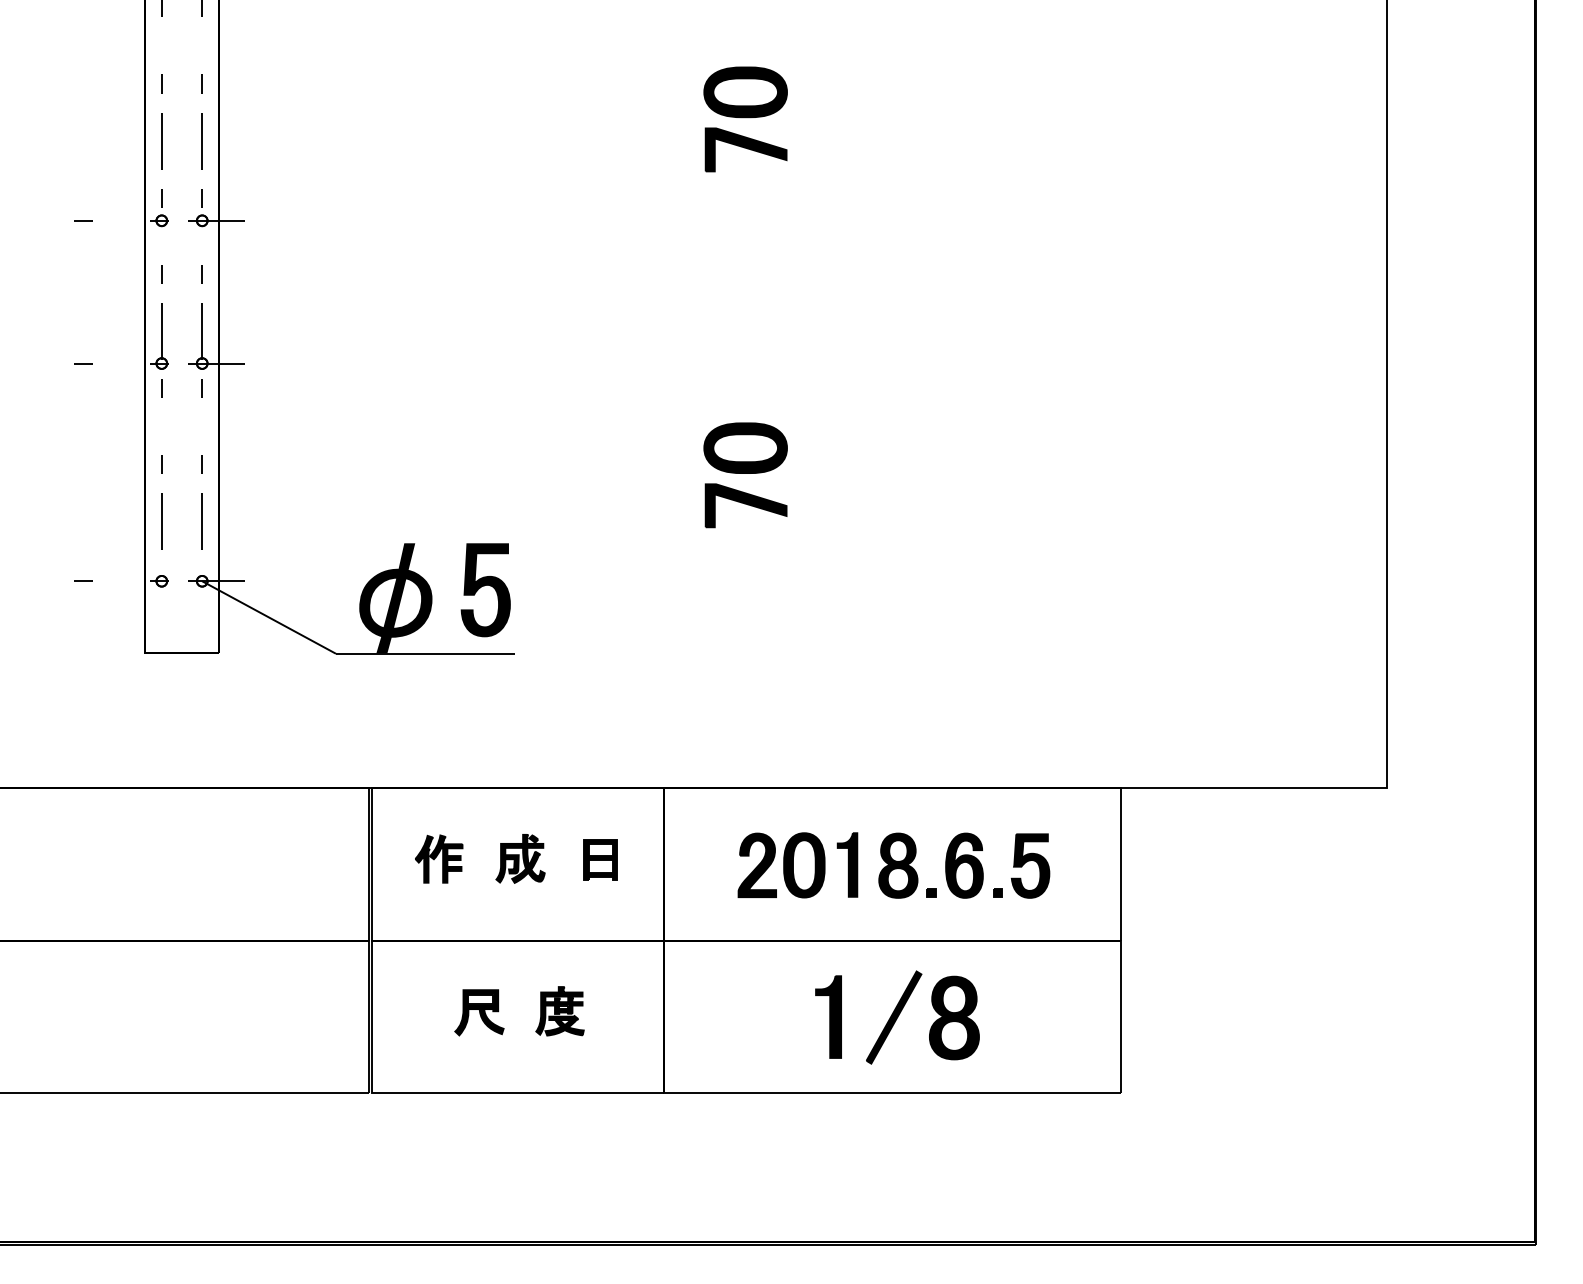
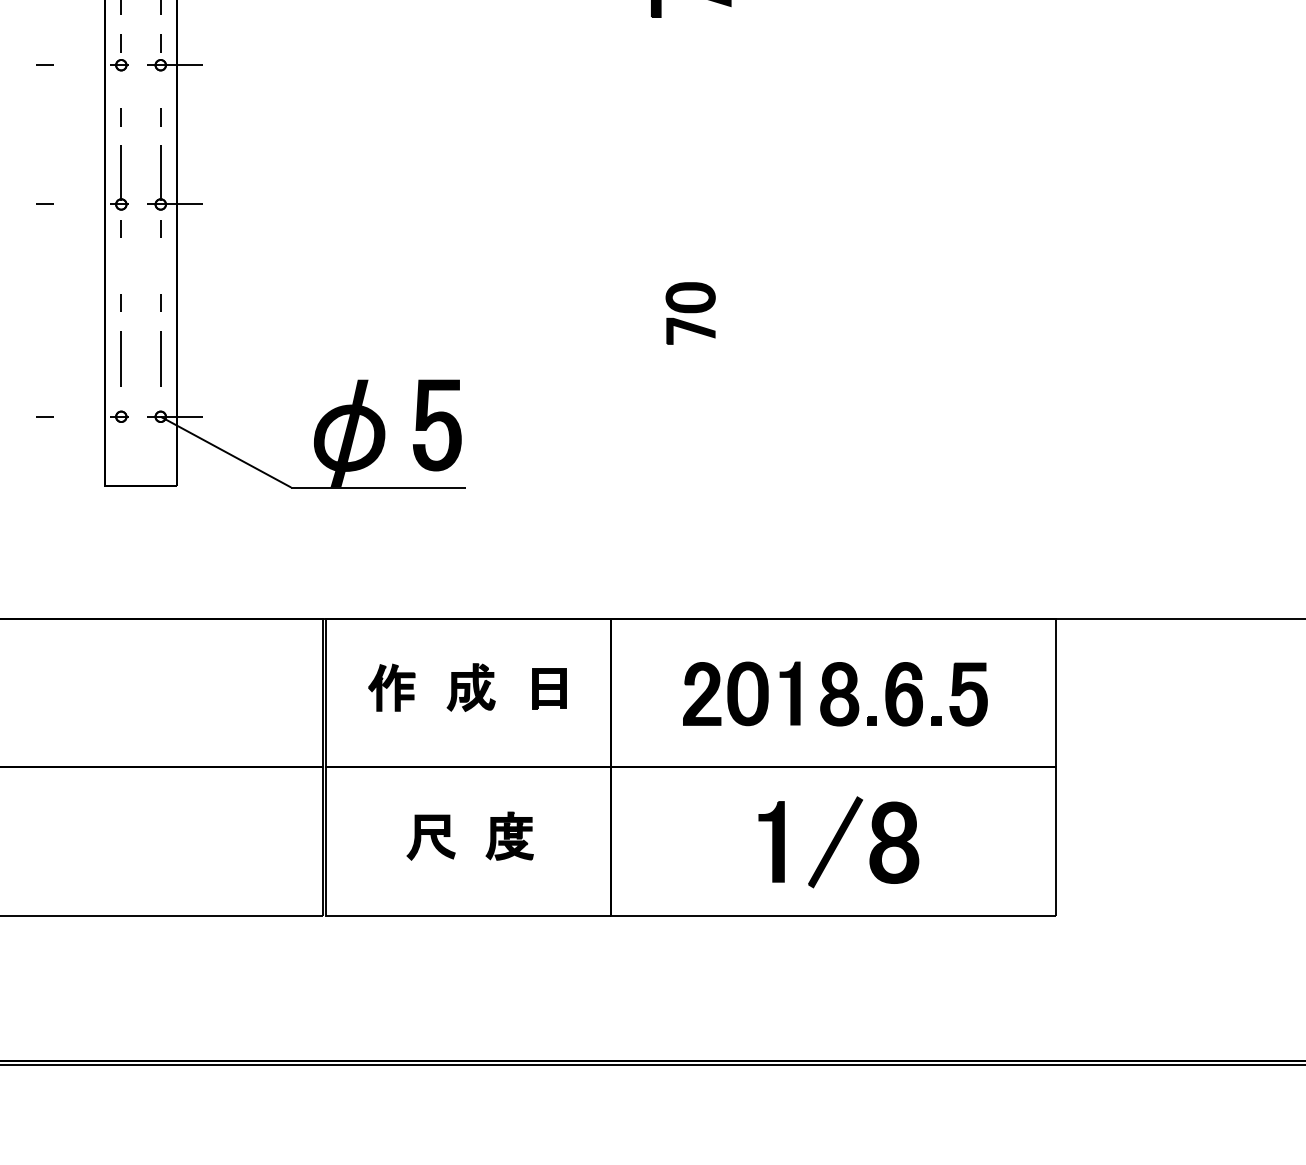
part: (745, 475) -> (690, 313), size x0.6

